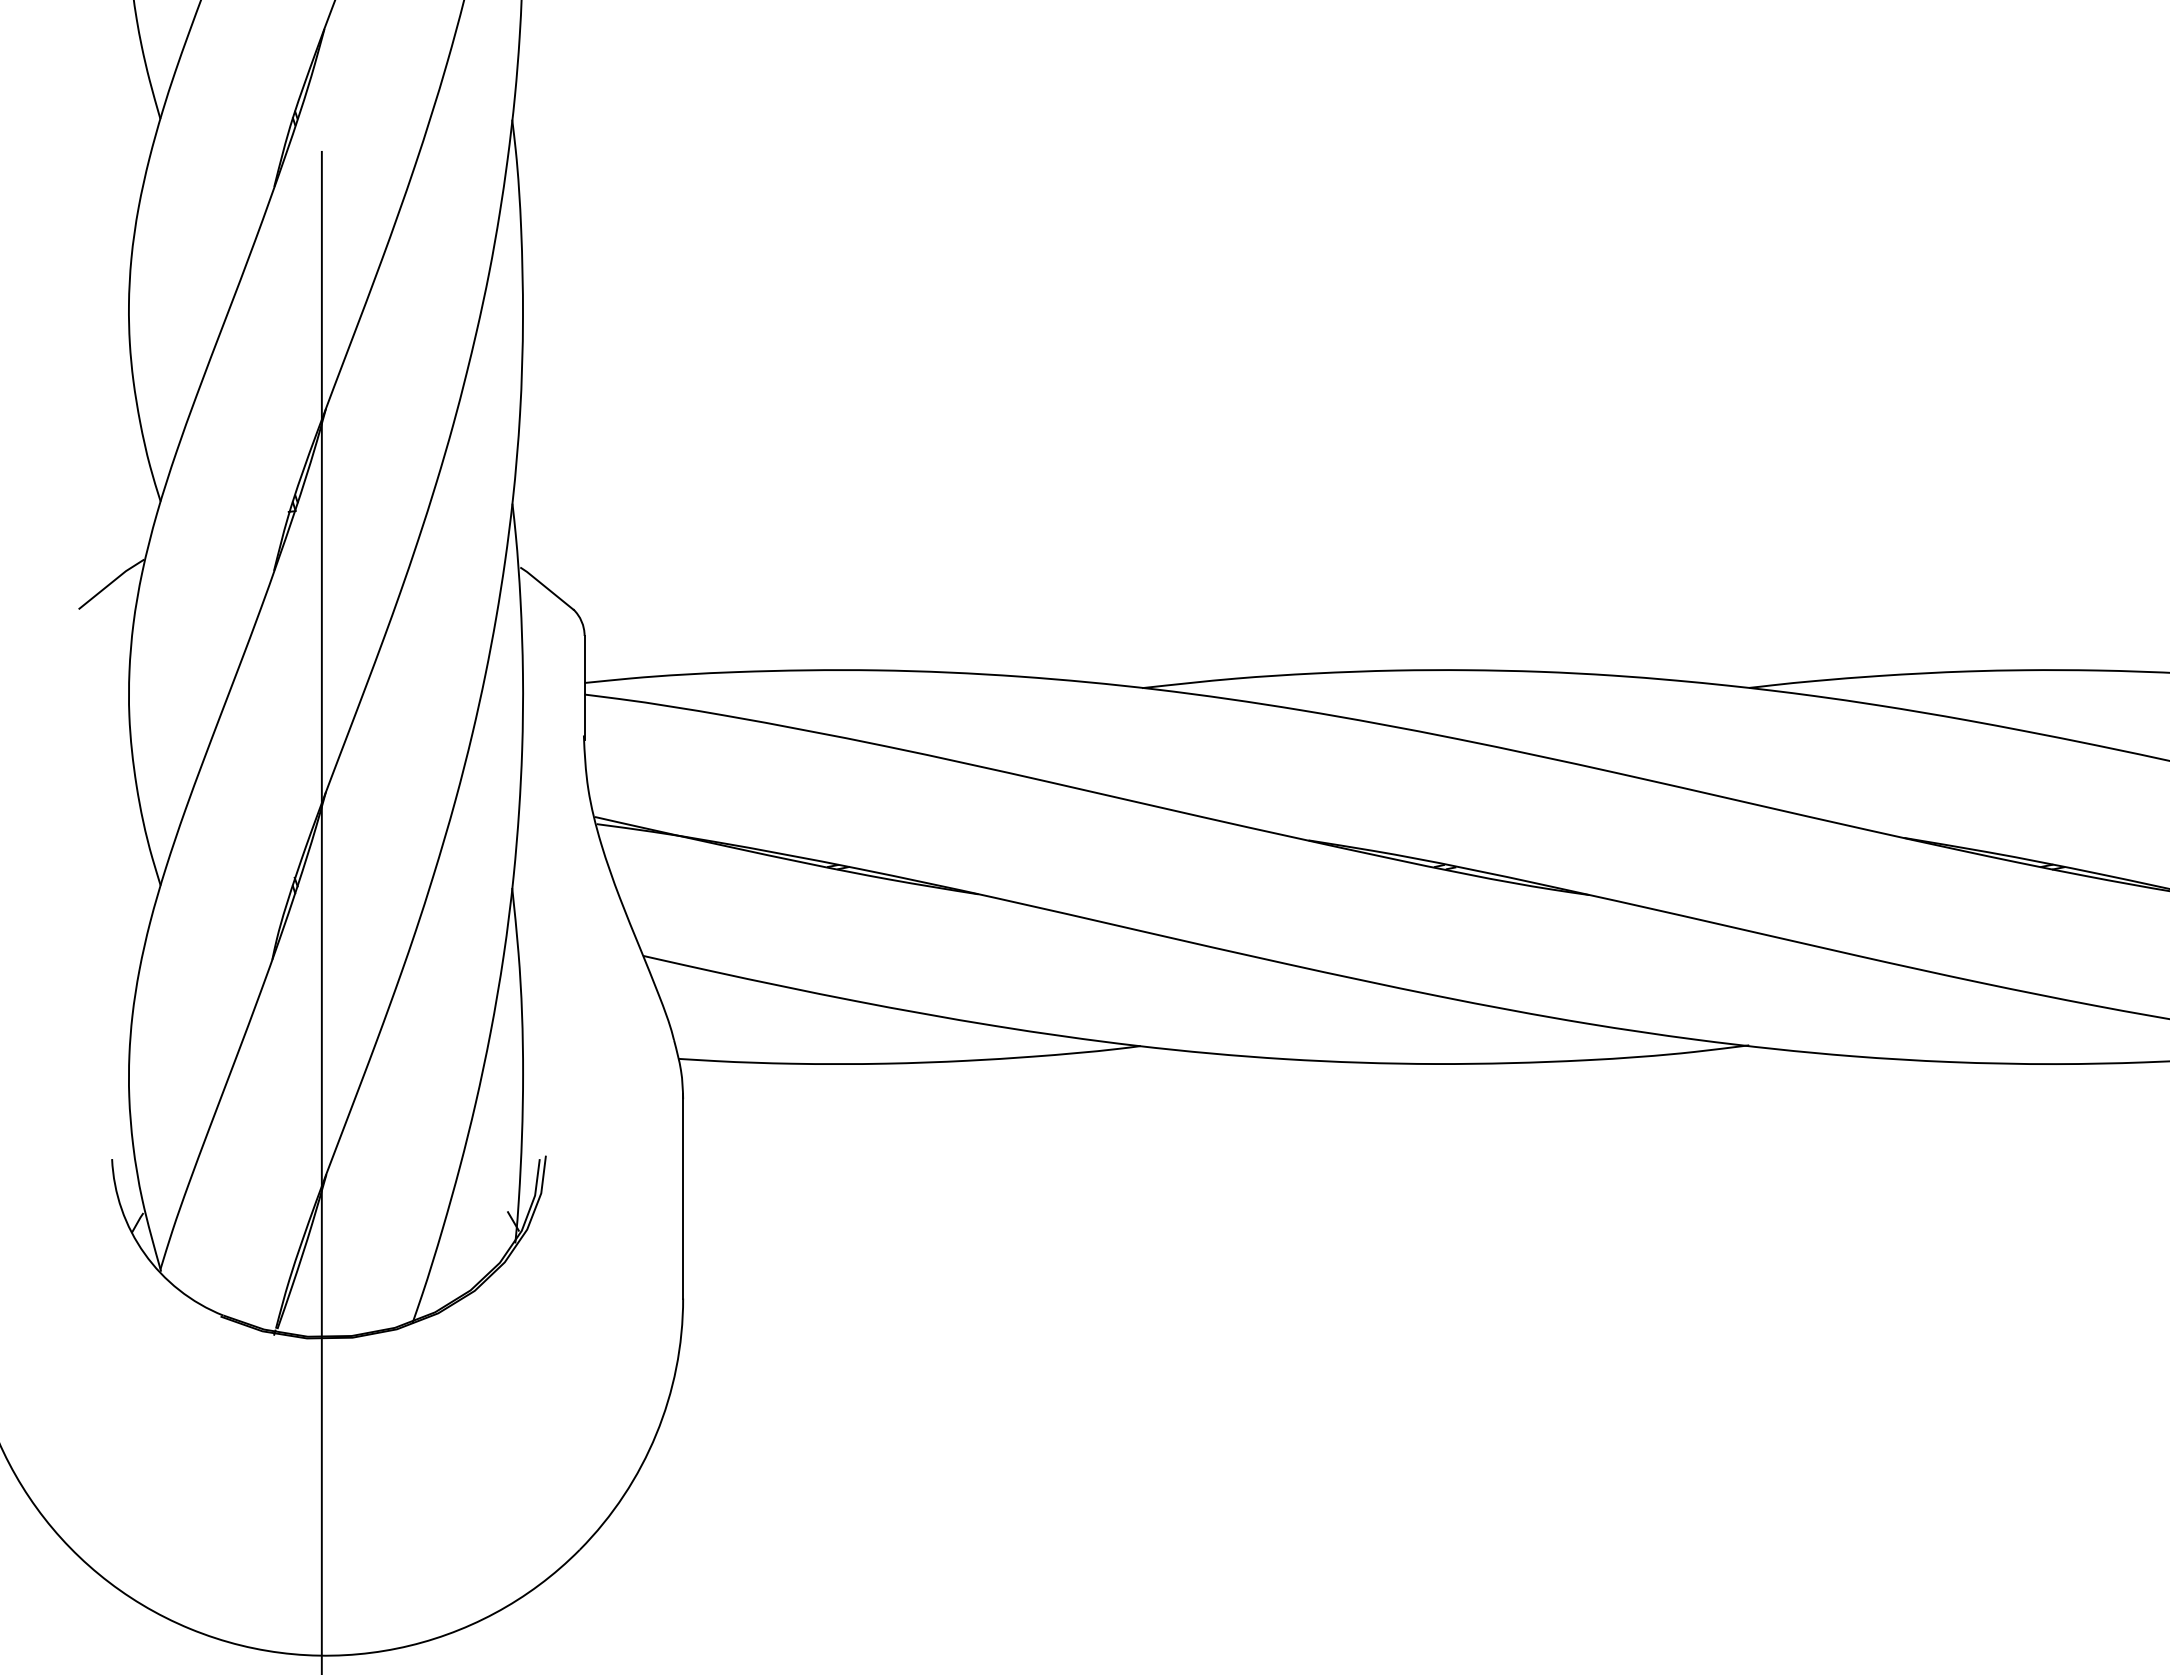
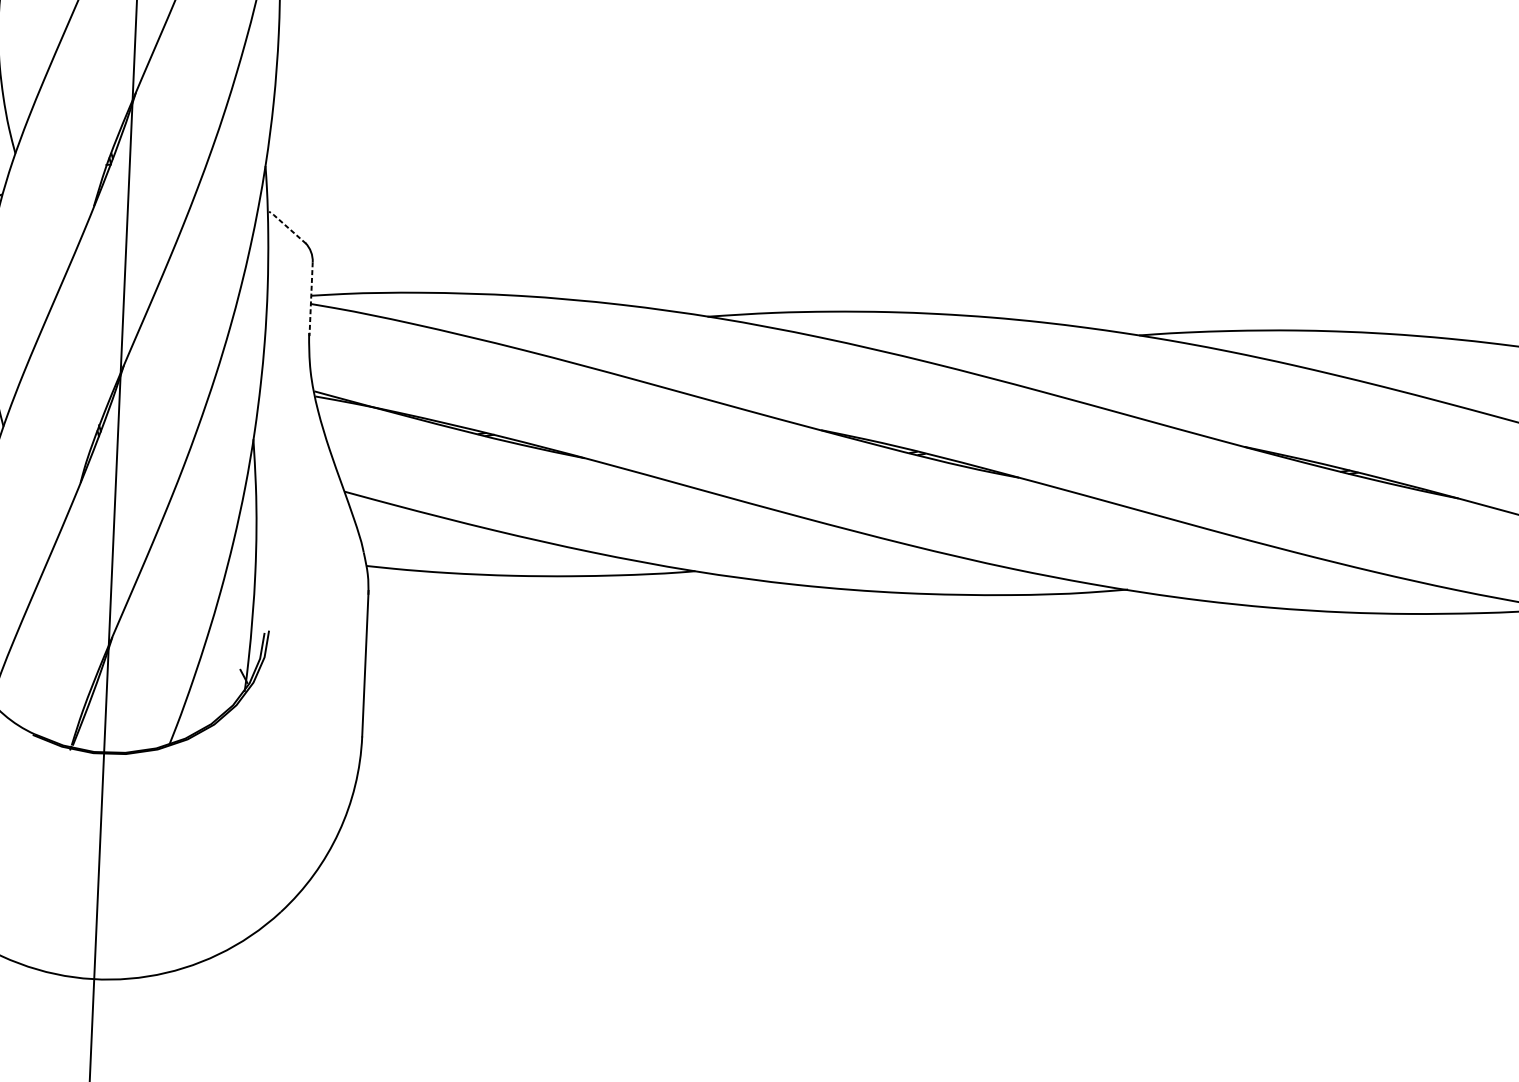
line: (547, 588) -> (287, 227), solid -> dashed
line: (584, 687) -> (311, 298), solid -> dashed

